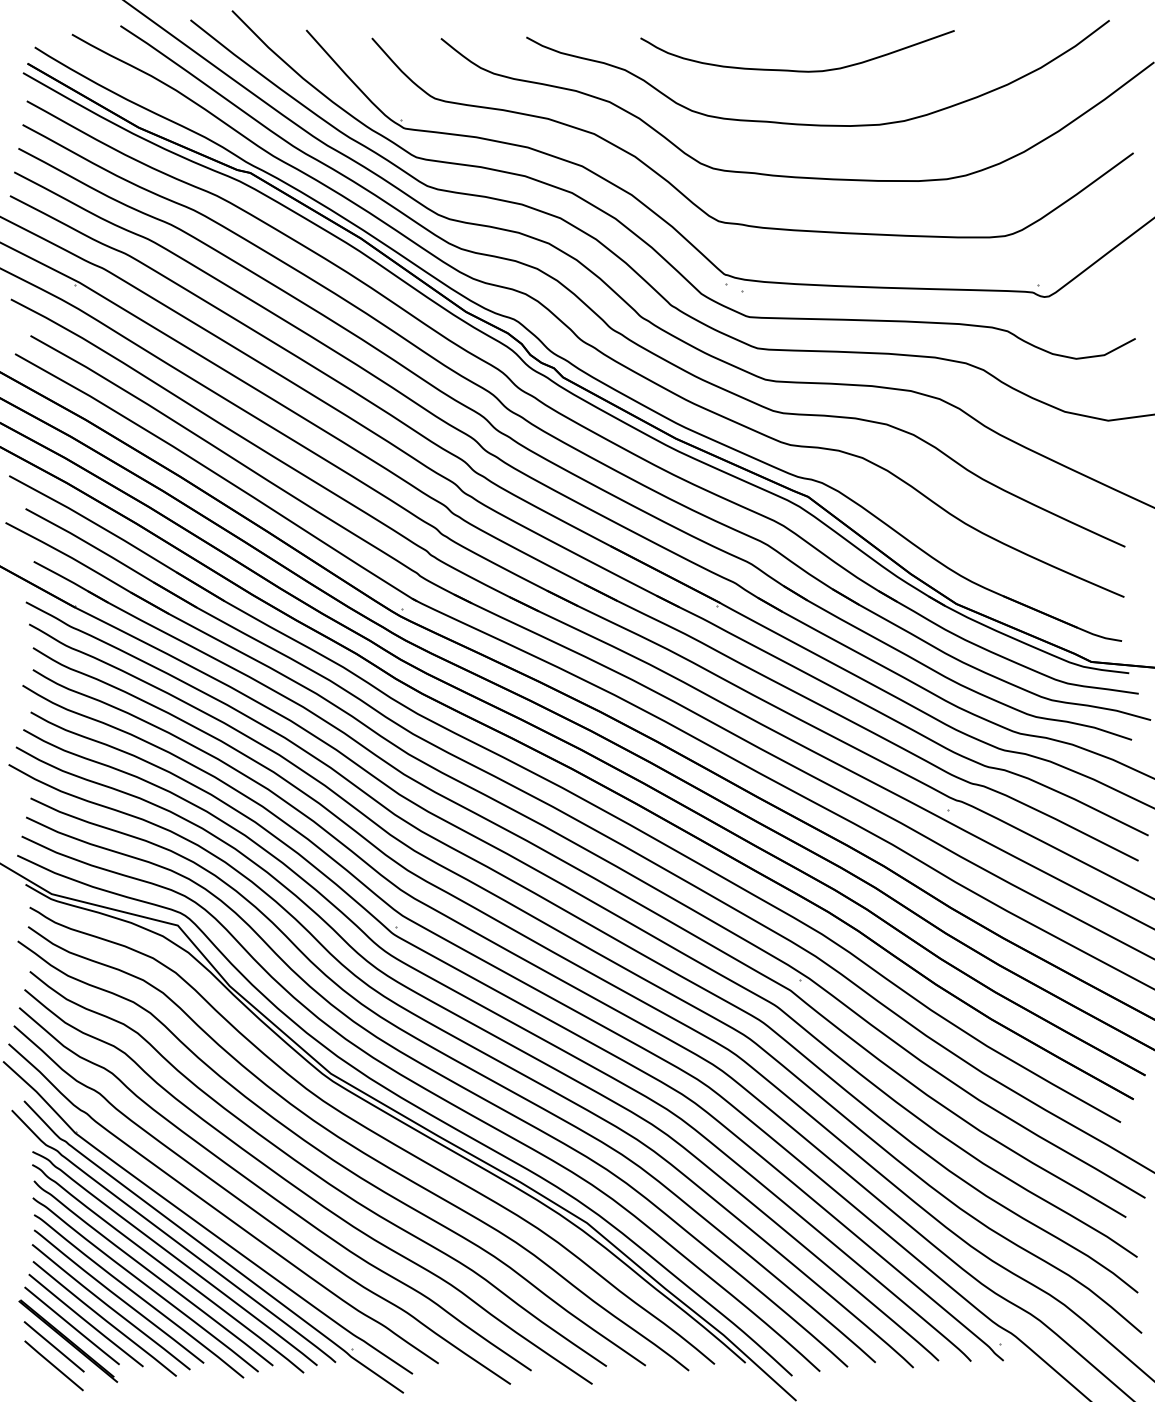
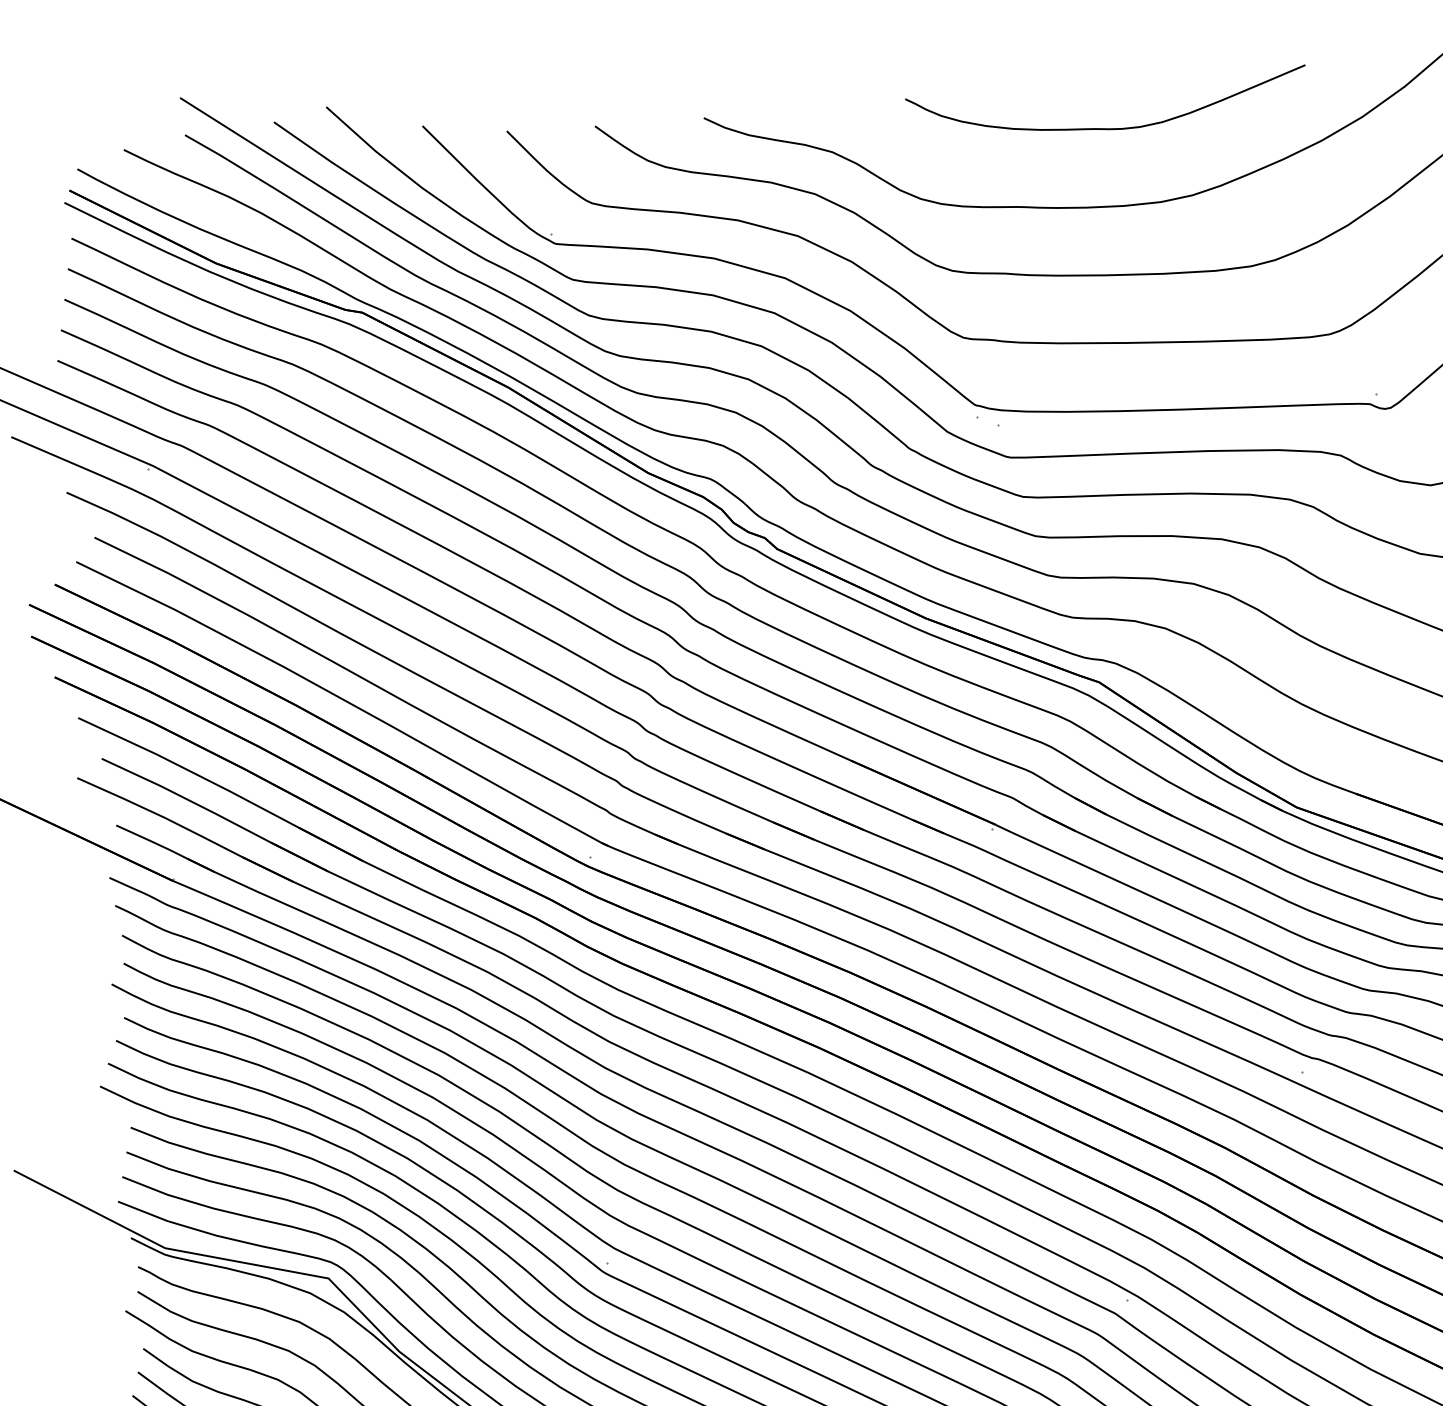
curve: (797, 70) -> (1107, 128), moved

